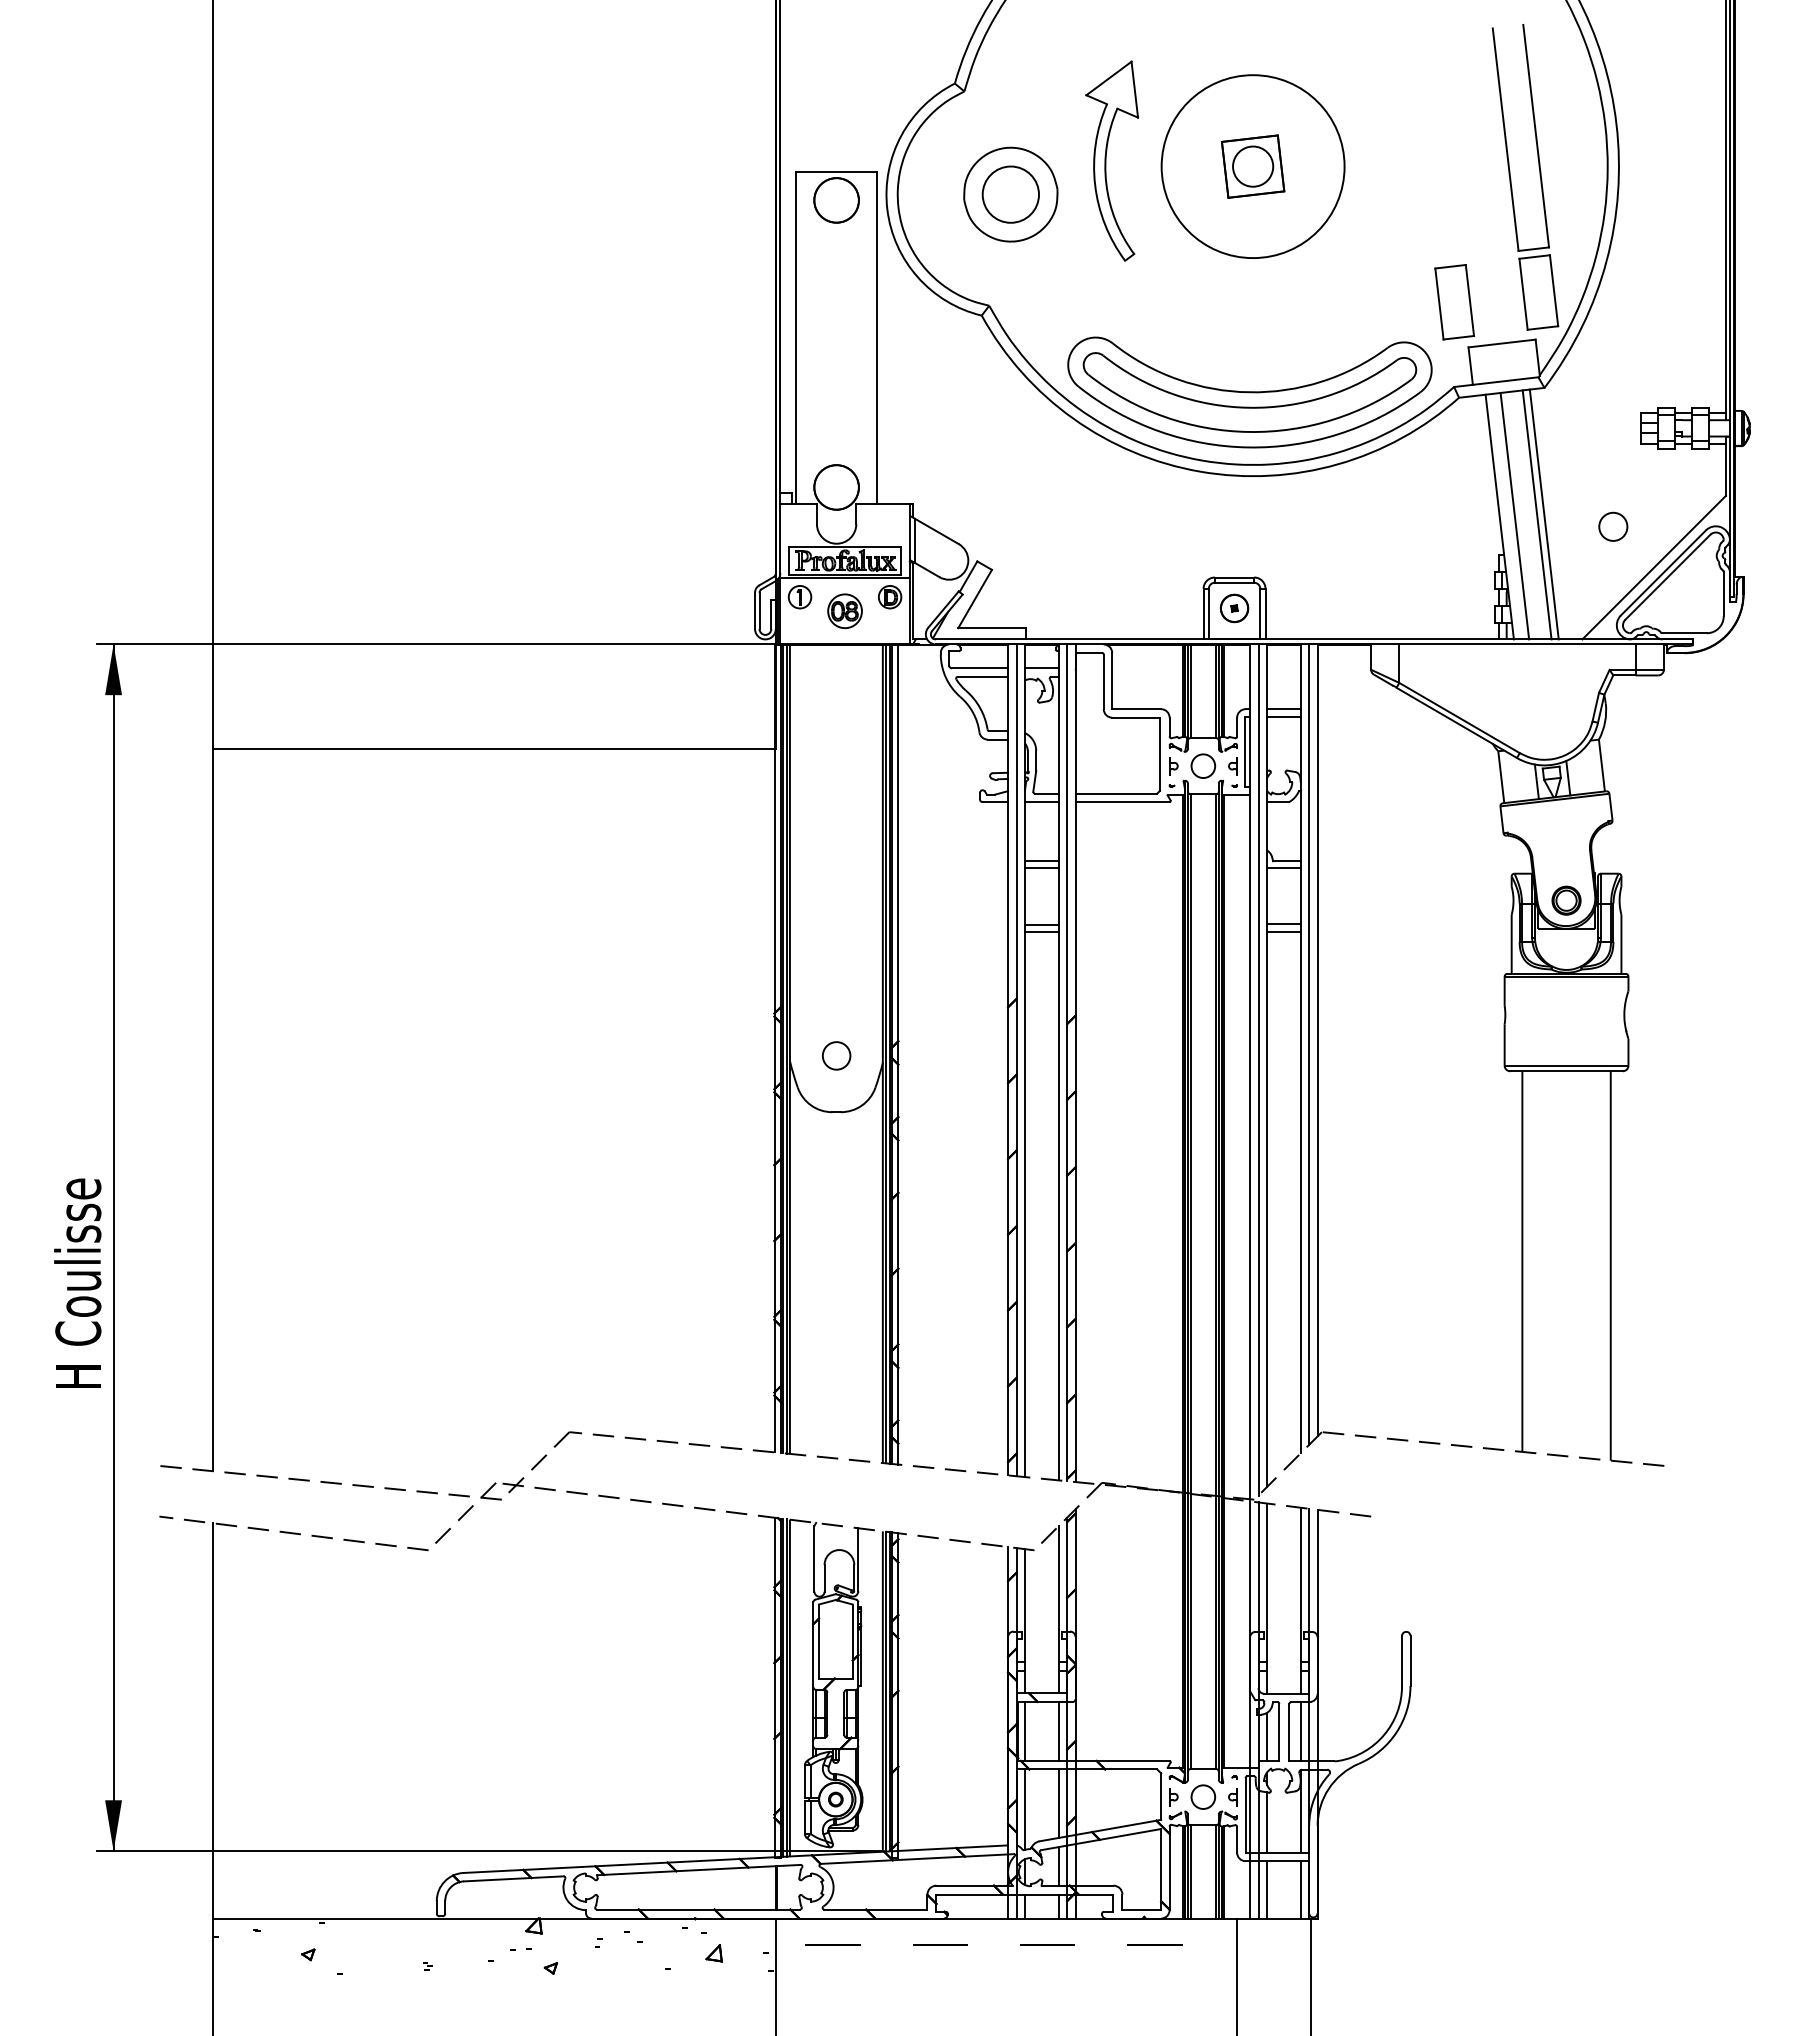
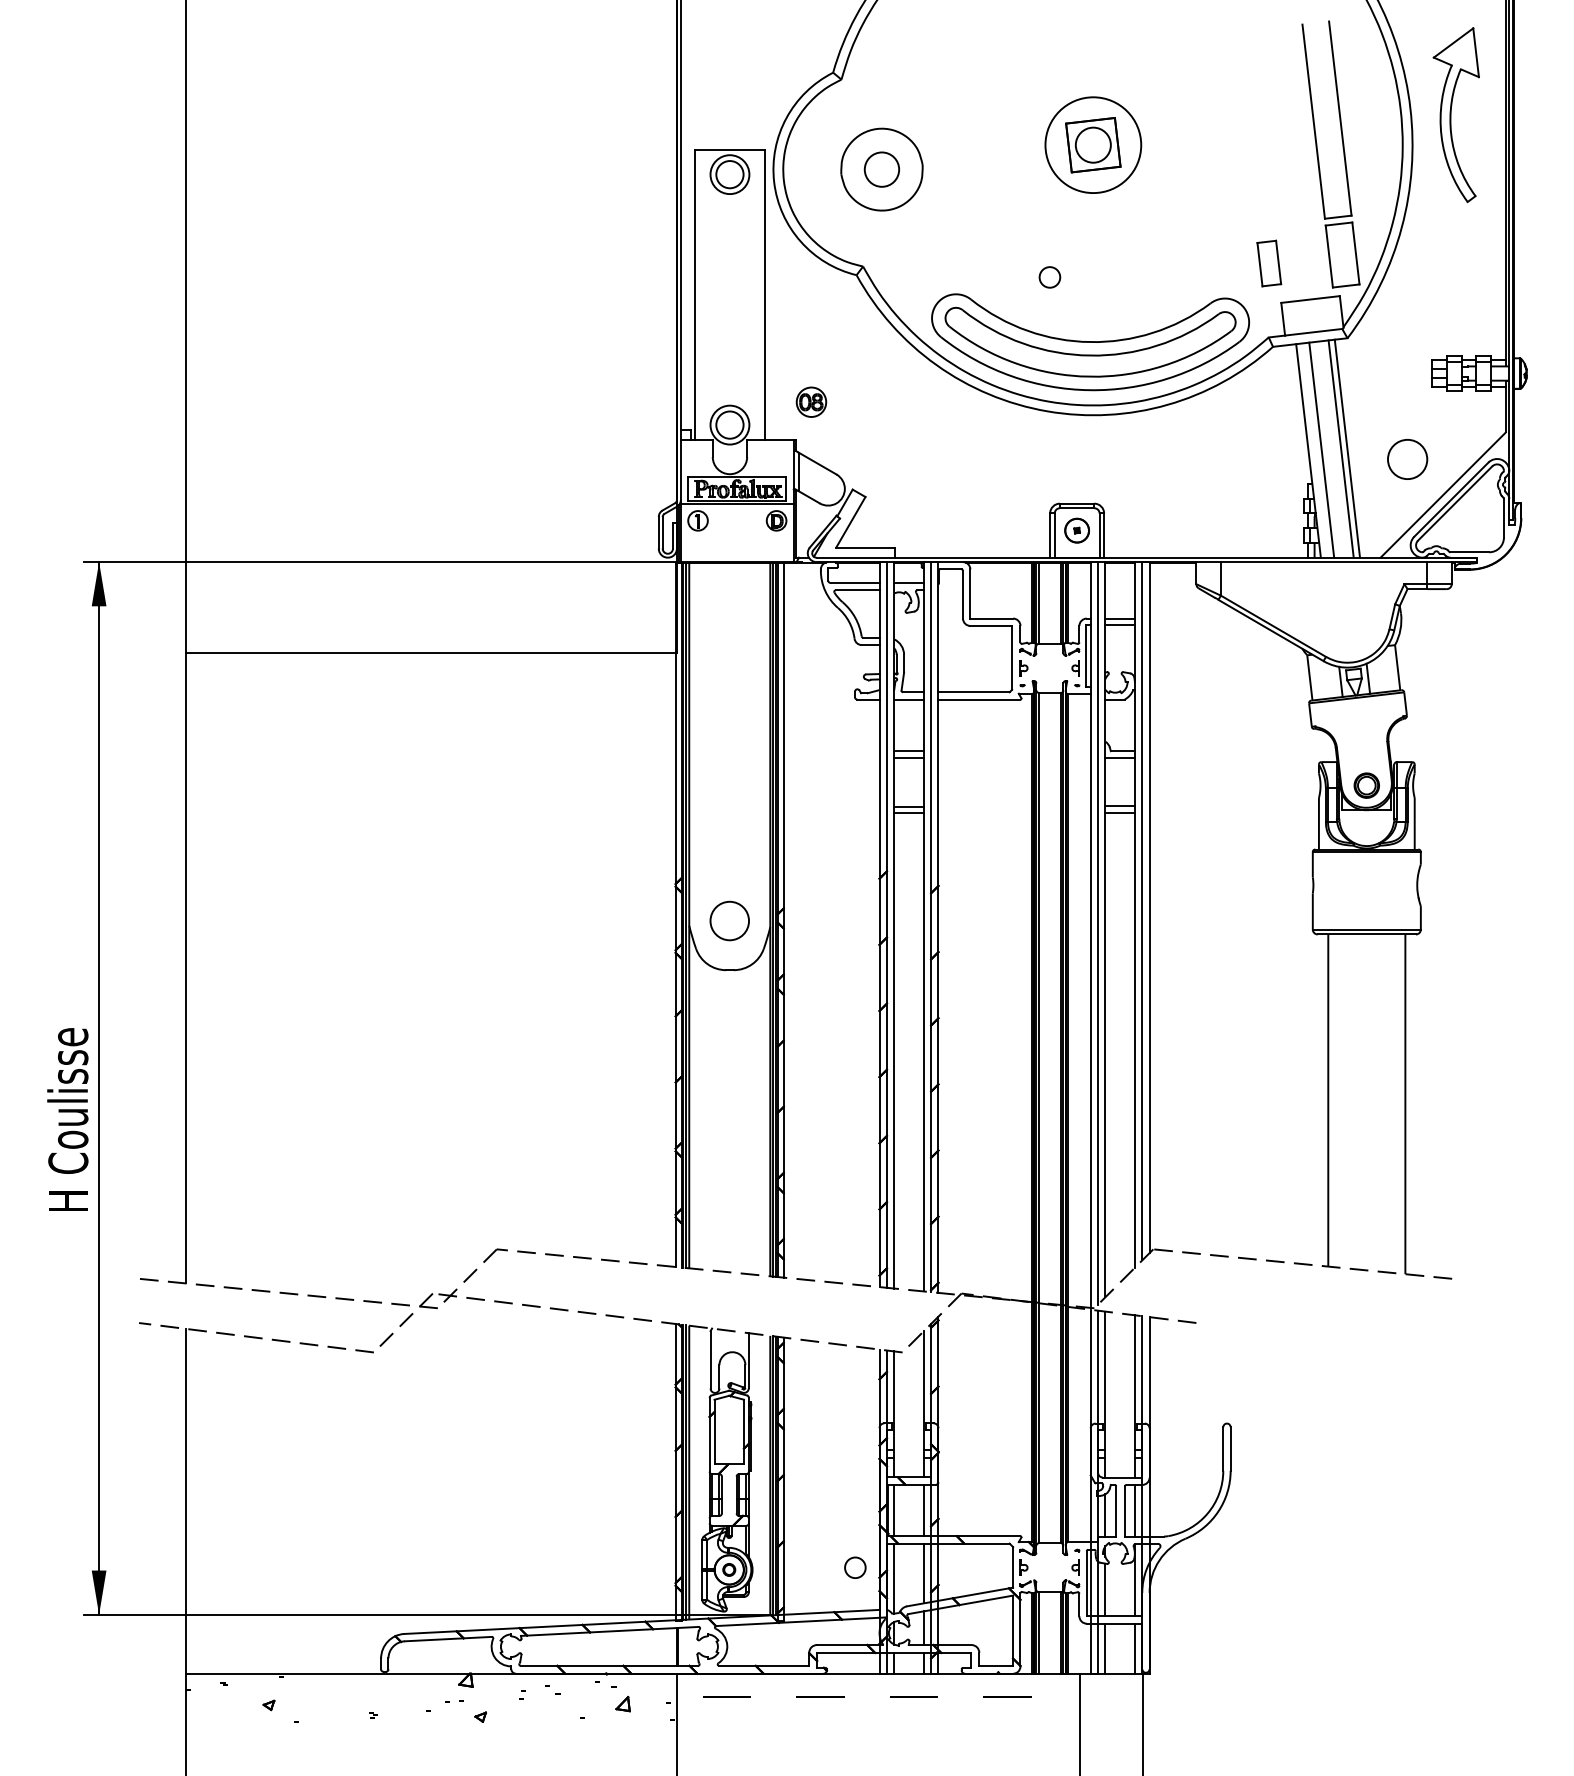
part: (1112, 160) -> (1456, 114), moved
circle: (1252, 166) -> (1092, 145), size x0.6
circle: (1010, 194) -> (881, 169), size x0.7
circle: (836, 200) -> (729, 174), size x0.7
part: (1454, 302) -> (1269, 263), size x0.7
circle: (836, 487) -> (729, 425), size x0.7
circle: (1613, 526) -> (1407, 459), size x1.6
part: (844, 610) -> (810, 401), moved
circle: (1203, 765) -> (1050, 276), moved
circle: (836, 1055) -> (729, 920), size x1.6
circle: (1203, 1796) -> (855, 1567), moved

